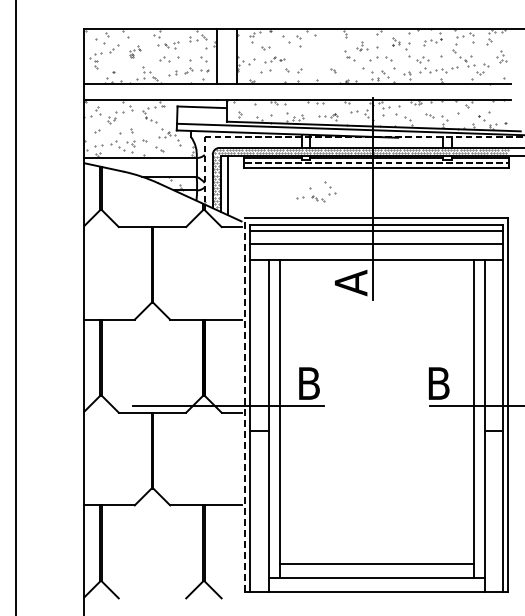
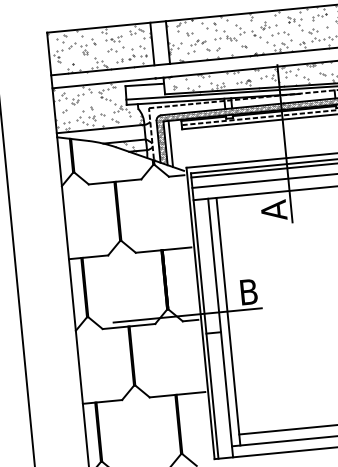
part: (134, 51) -> (87, 46), size x1.67
part: (316, 191) -> (229, 32), moved
line: (245, 404) -> (200, 313), dashed -> solid

